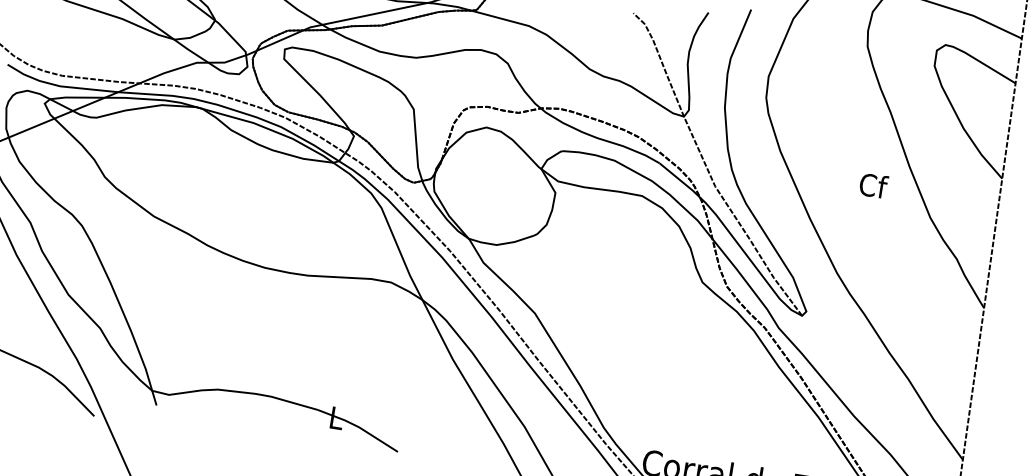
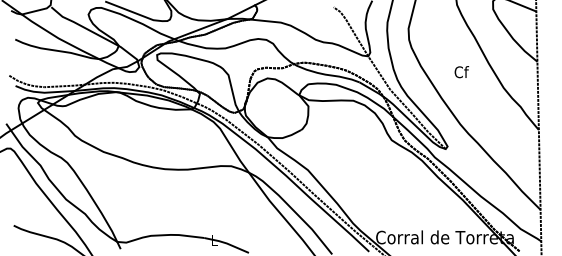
text: (873, 186) -> (461, 72), moved

